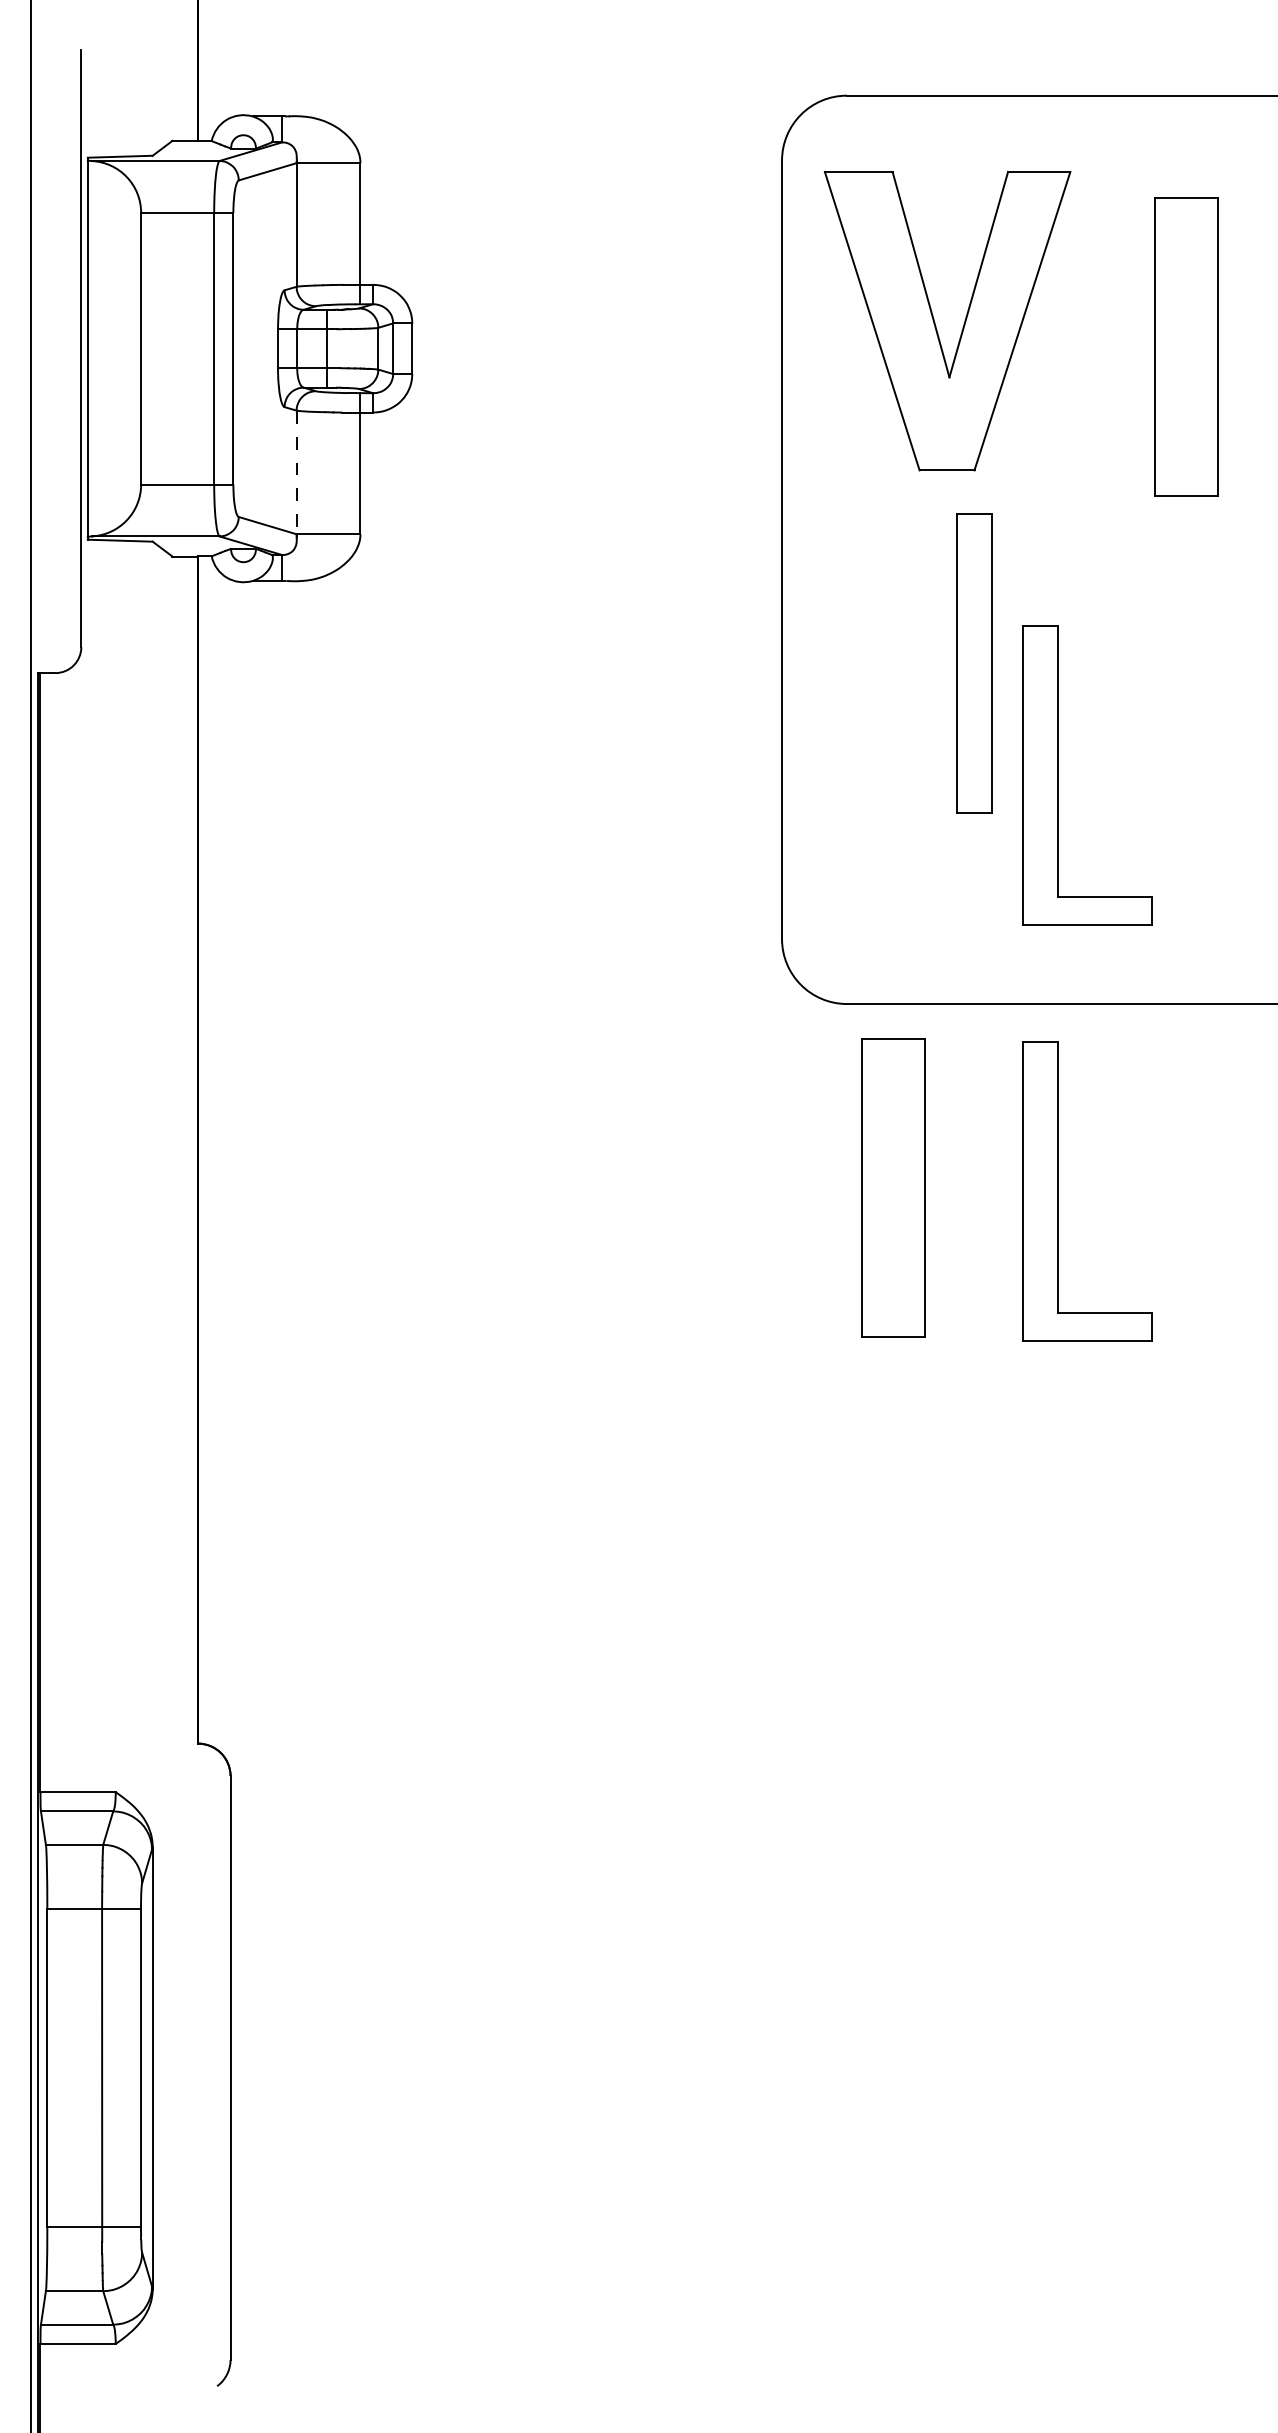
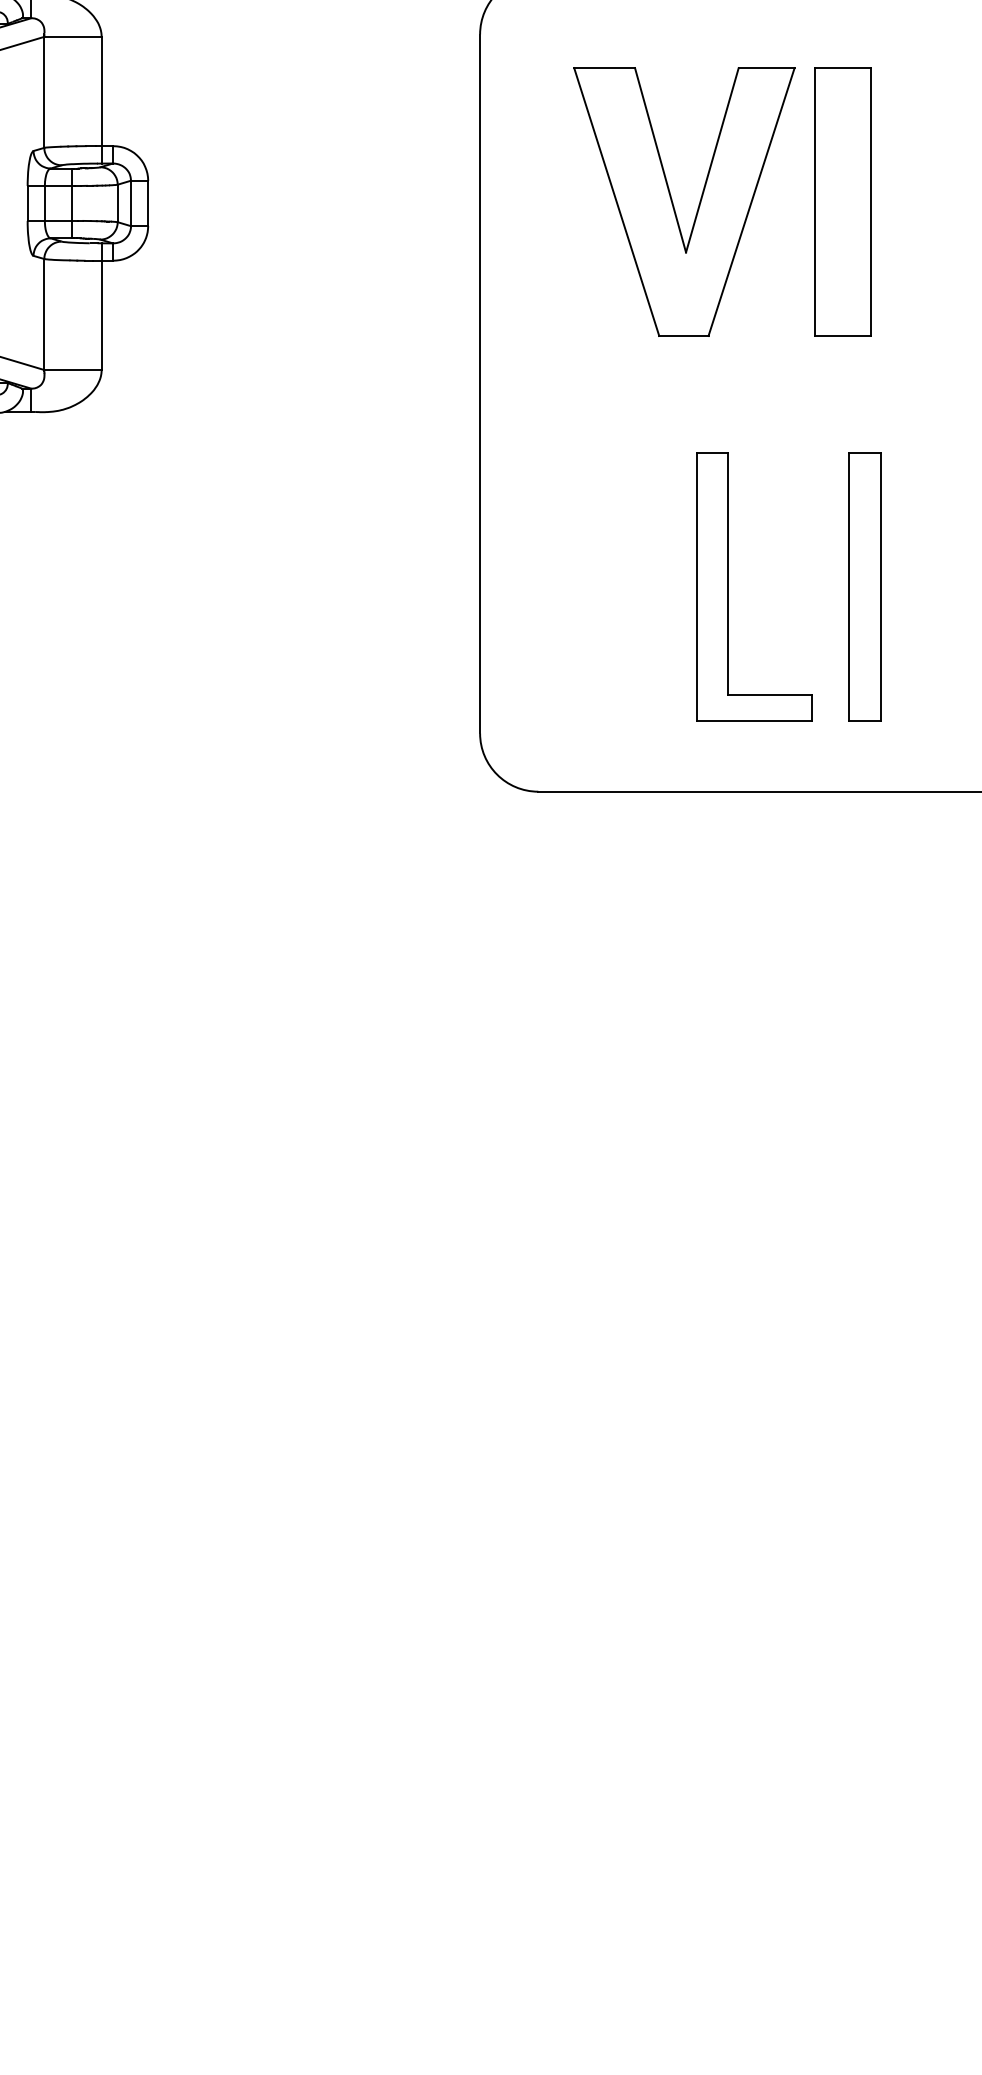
part: (935, 322) -> (673, 203), moved
line: (296, 472) -> (44, 314), dashed -> solid
part: (974, 663) -> (864, 586), moved
part: (893, 1187) -> (580, 956), removed
part: (1058, 1191) -> (728, 960), removed

